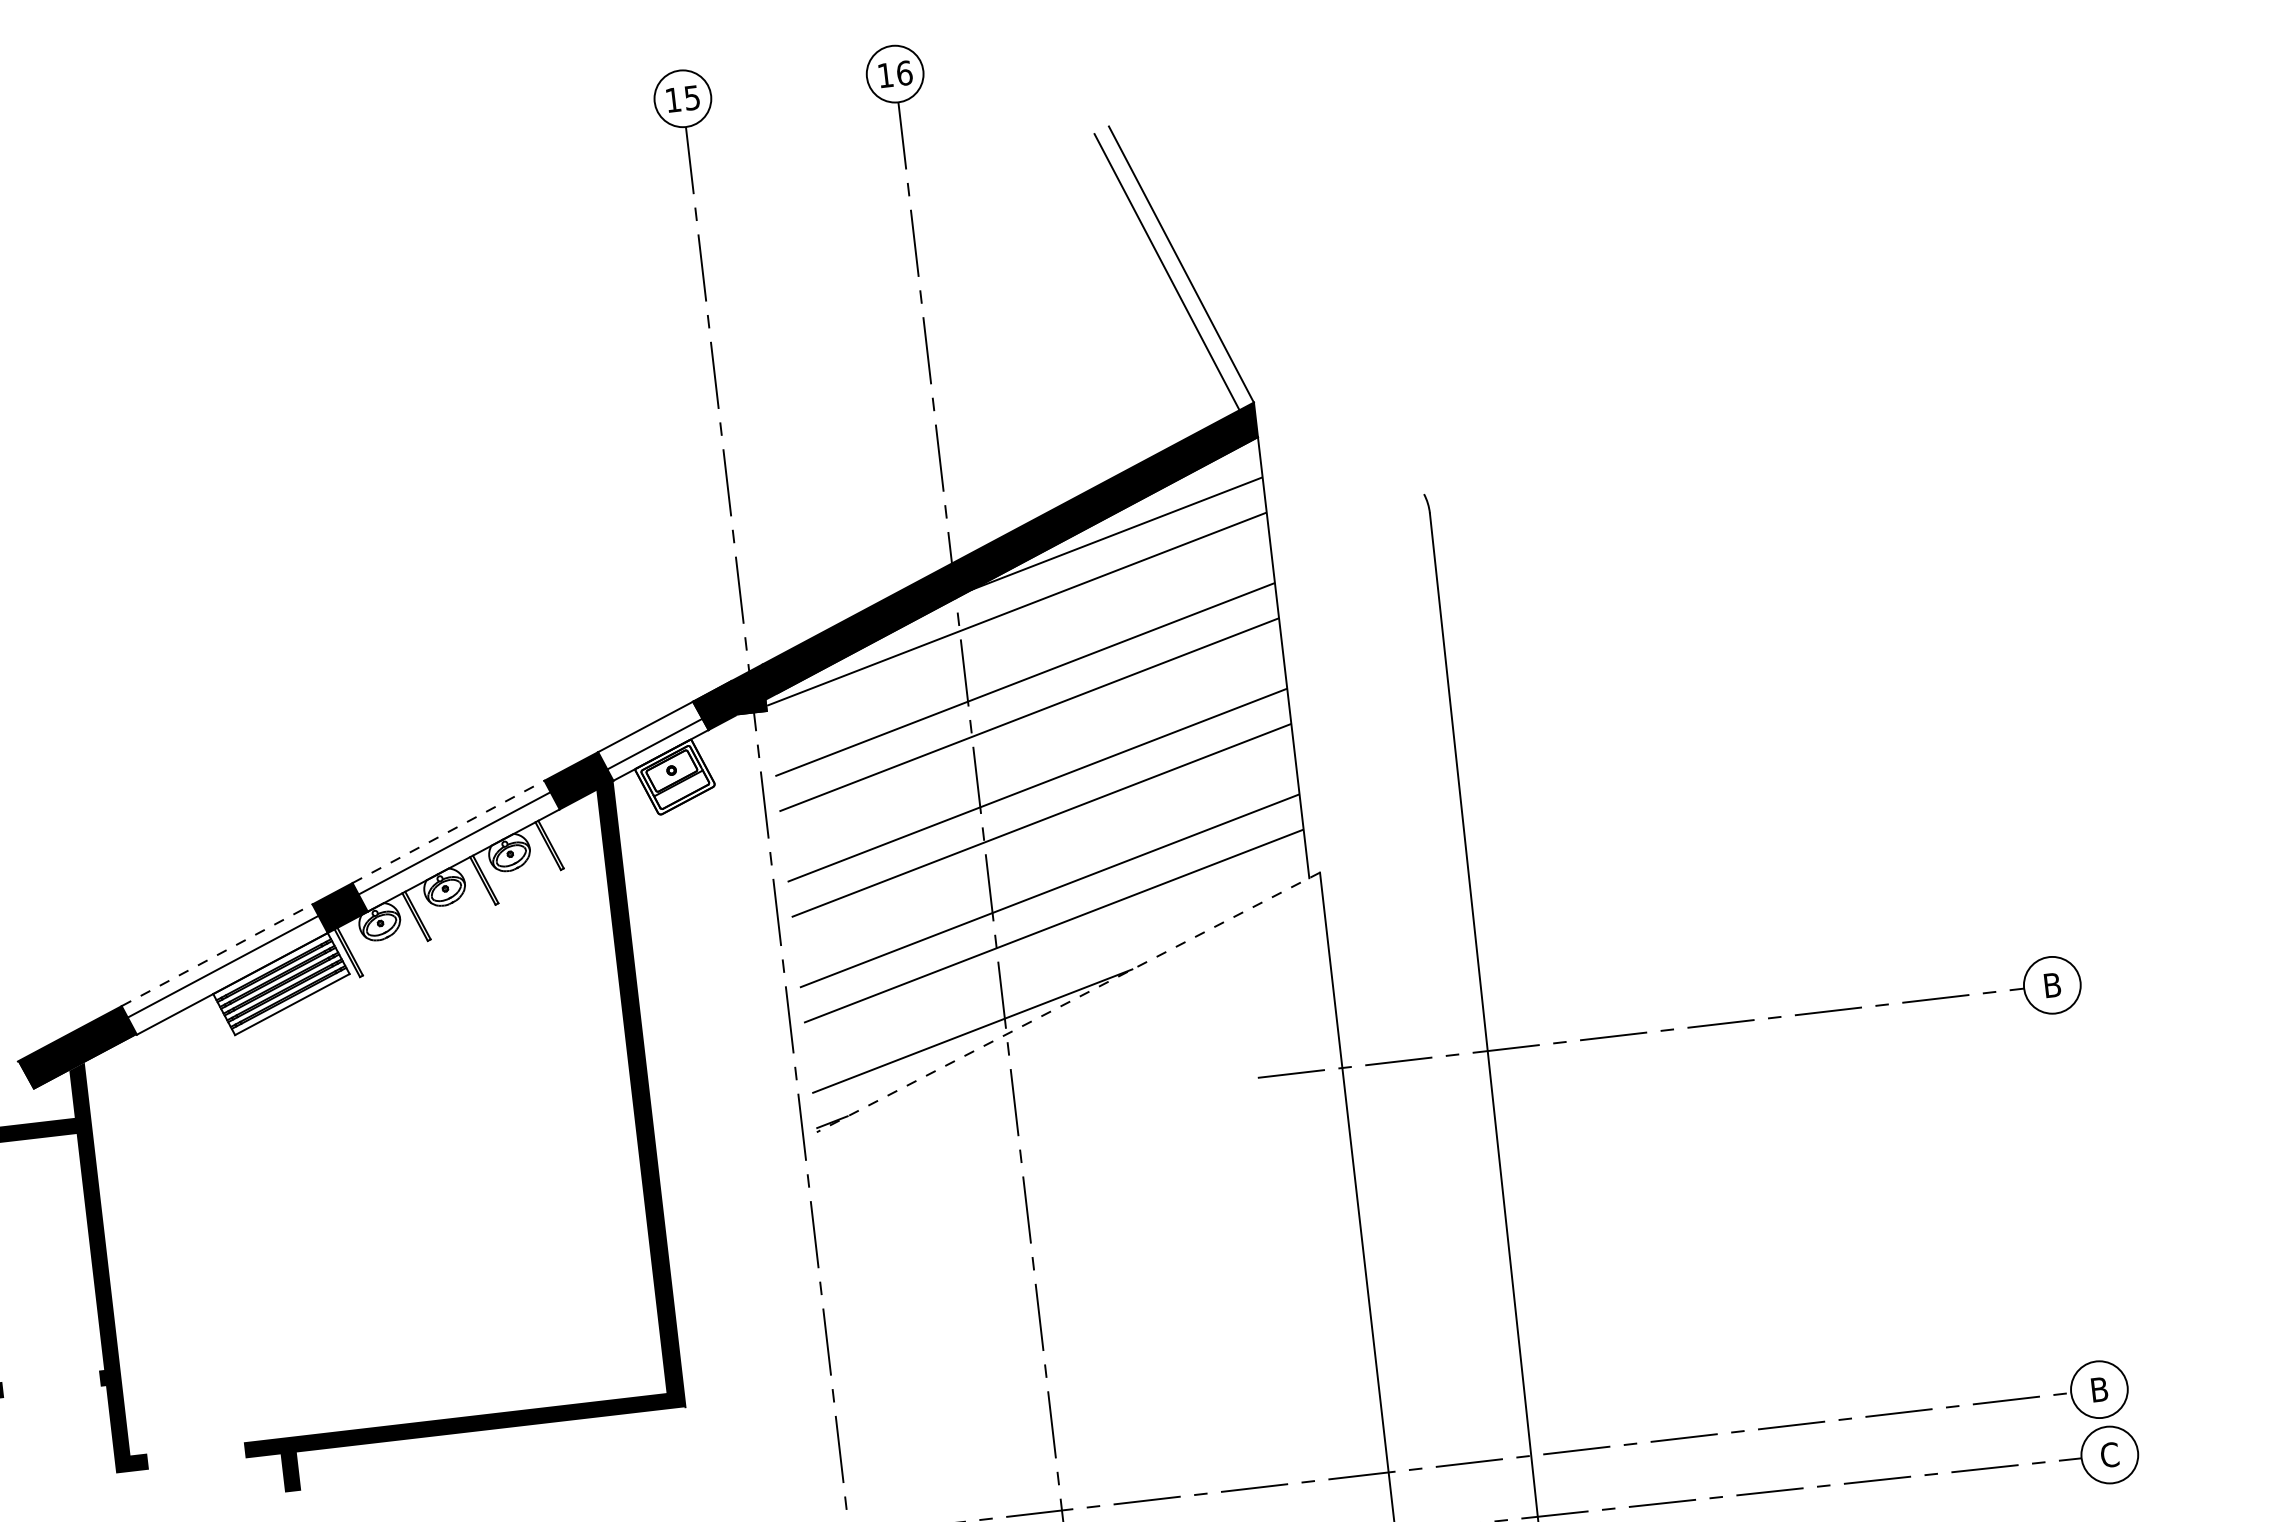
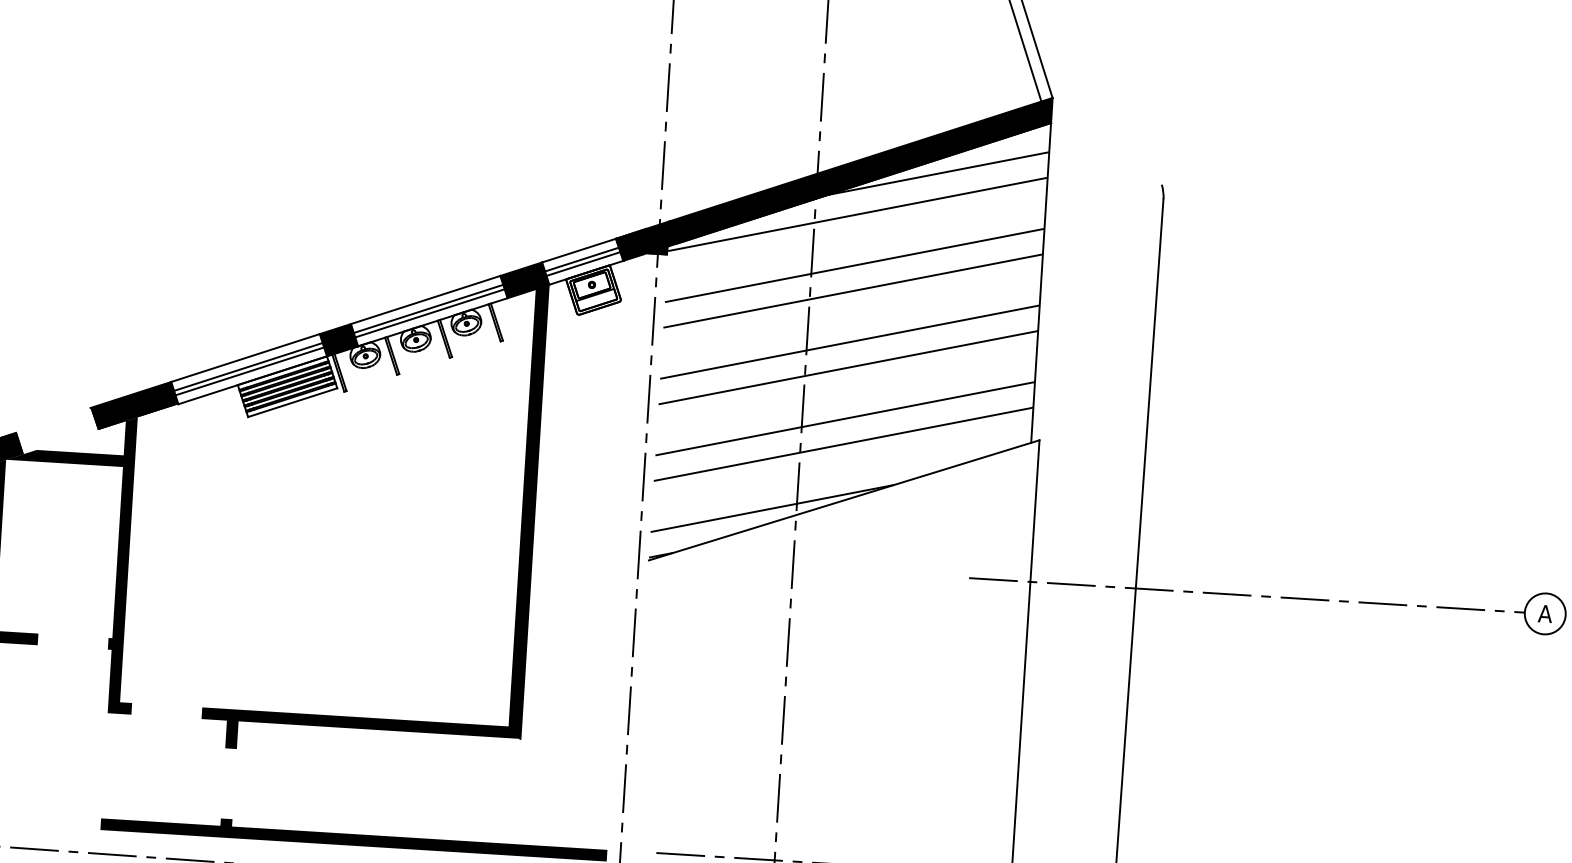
line: (651, 738) -> (581, 259), added
line: (448, 832) -> (425, 300), dashed -> solid
line: (457, 848) -> (429, 312), added
line: (216, 955) -> (245, 358), dashed -> solid
line: (225, 972) -> (249, 371), added
text: (2053, 985) -> (1546, 614), B -> A
line: (1067, 1002) -> (843, 500), dashed -> solid

